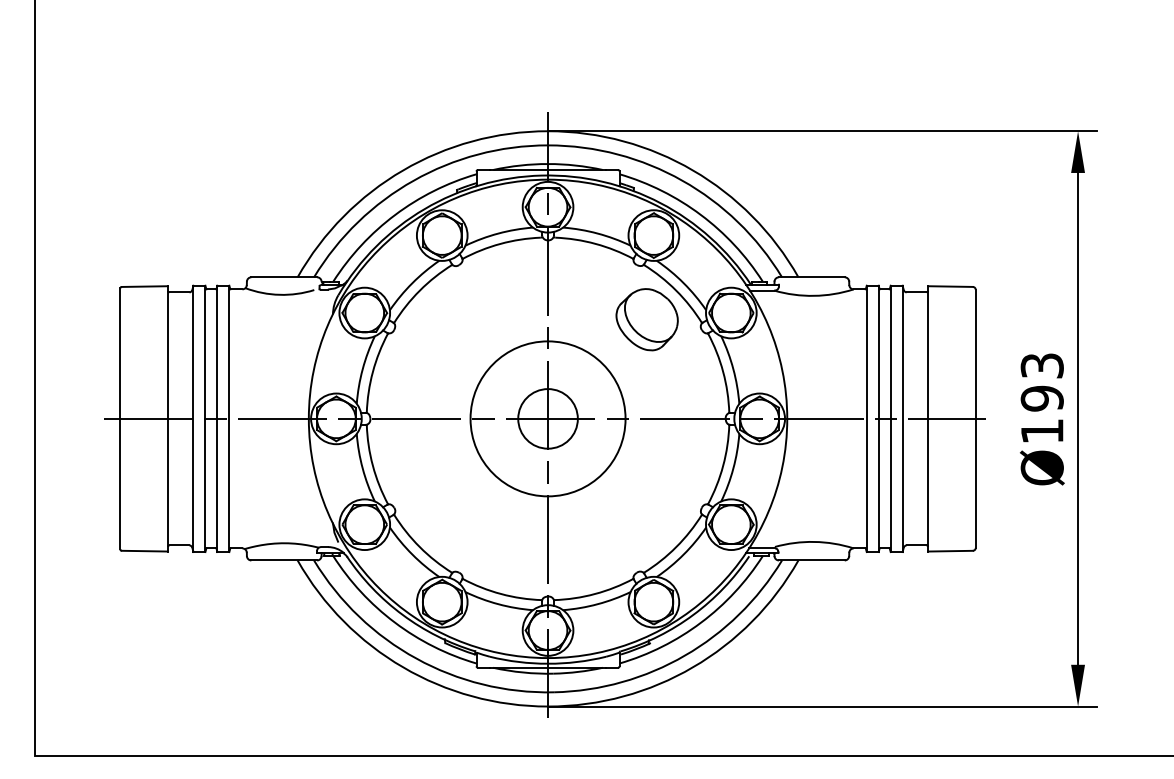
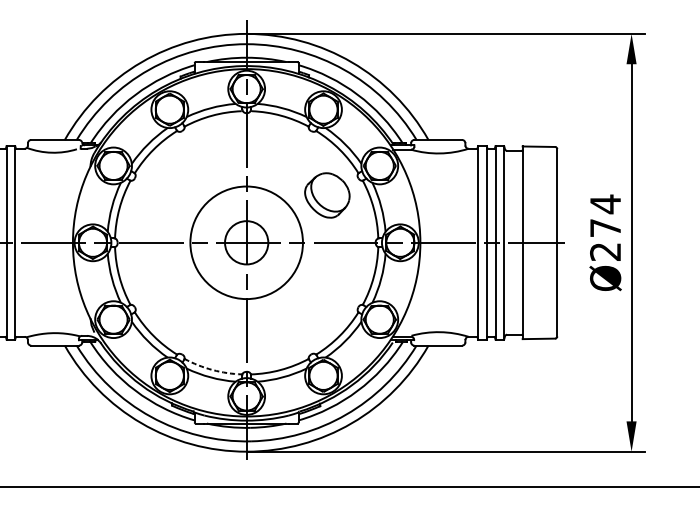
part: (646, 319) -> (326, 195), moved
text: (1041, 397) -> (605, 227), Ø193 -> Ø274
arc: (501, 594) -> (212, 370), solid -> dashed

